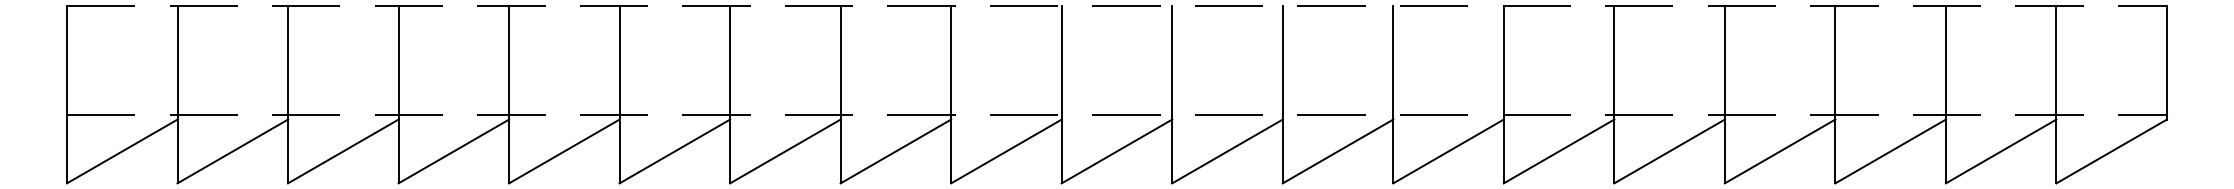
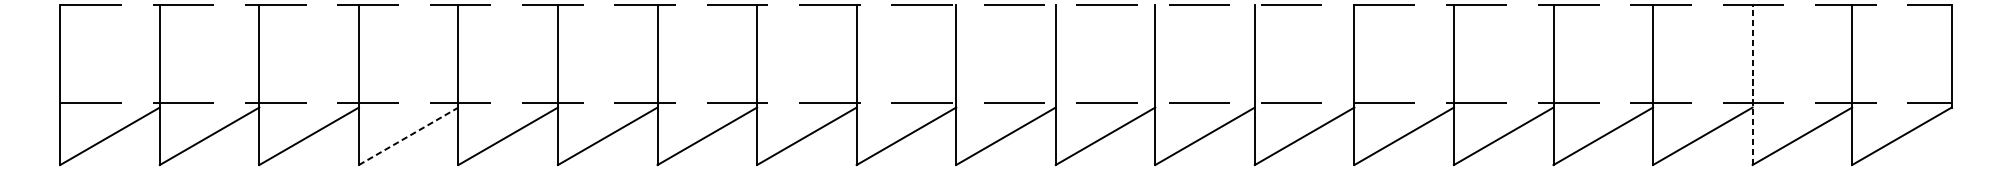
line: (1945, 94) -> (1752, 85), solid -> dashed
line: (453, 151) -> (408, 136), solid -> dashed

